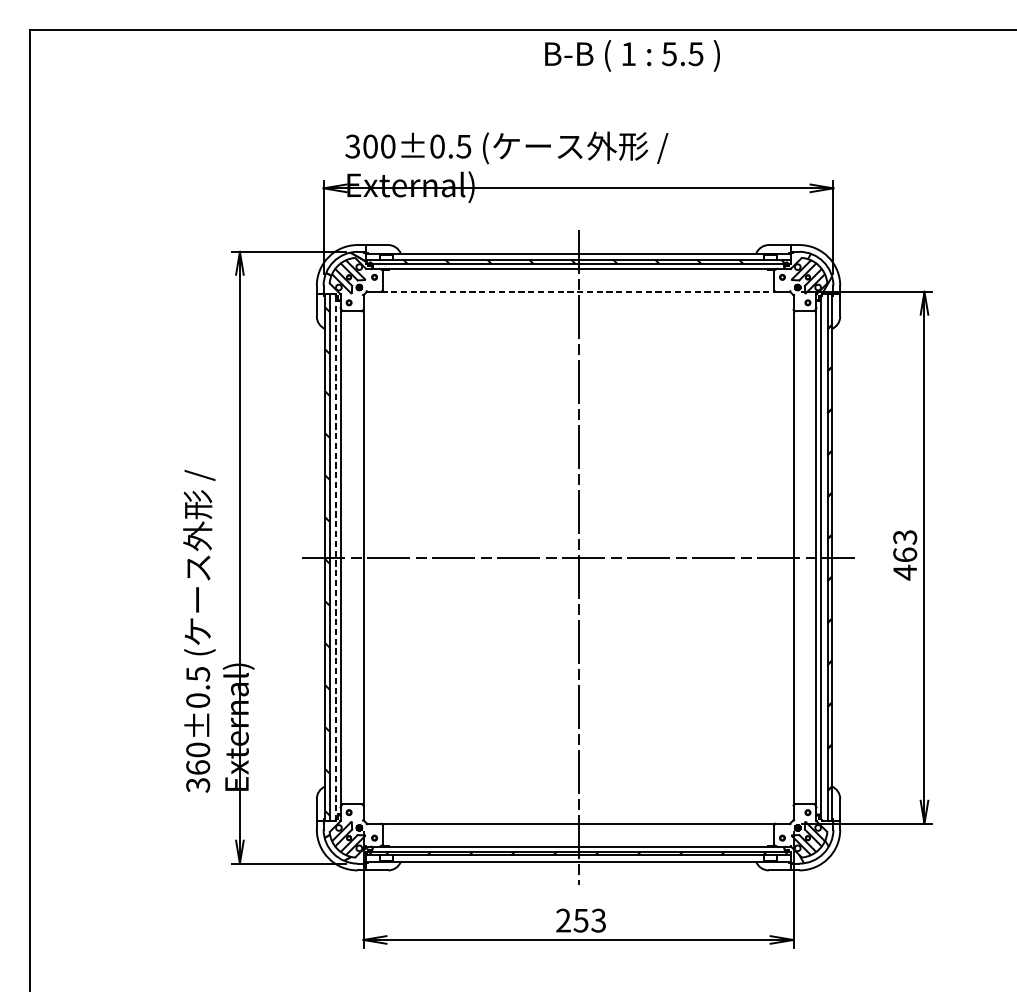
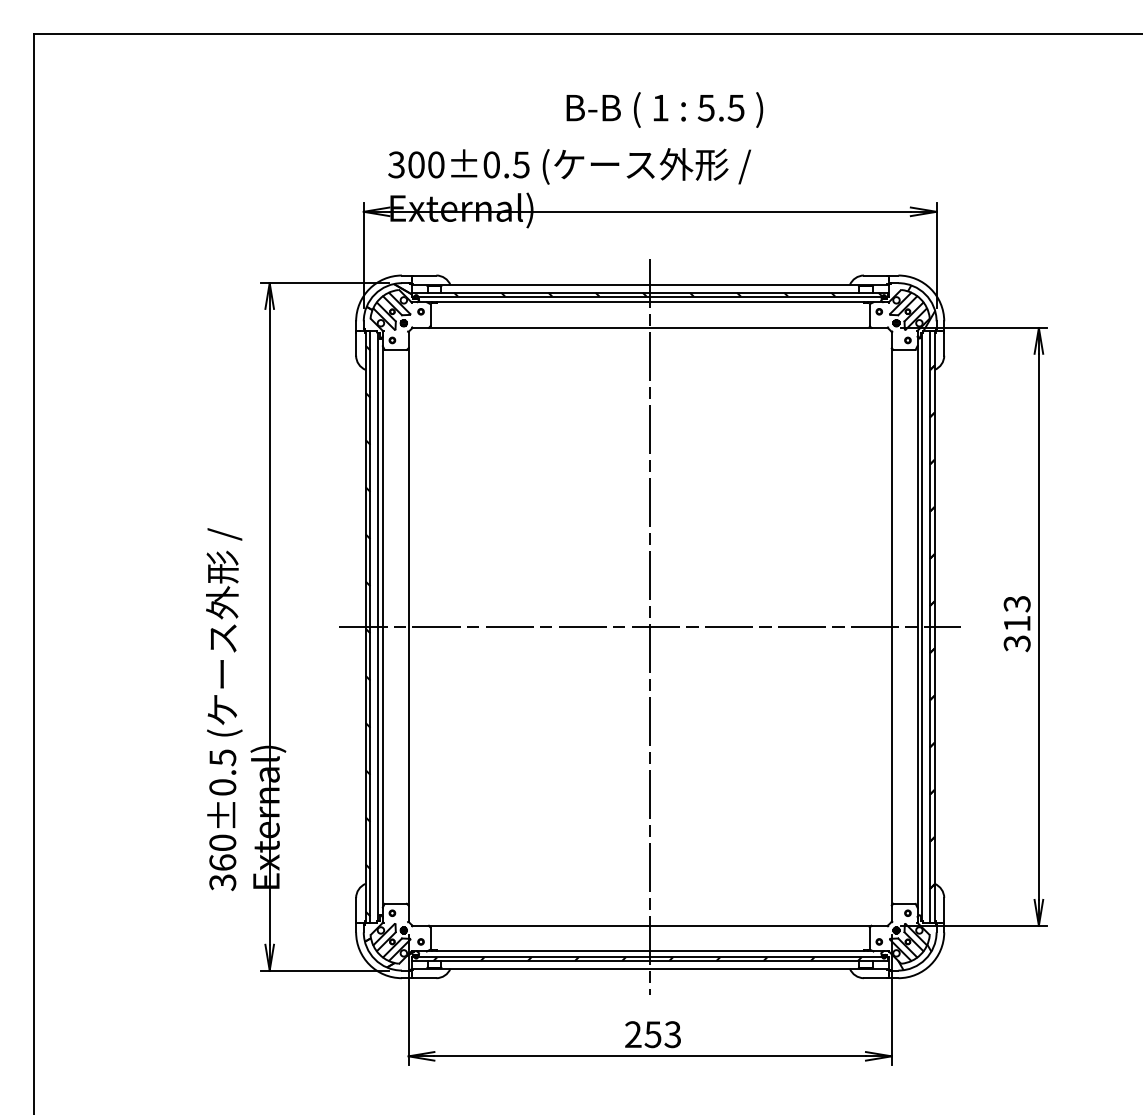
text: (632, 55) -> (664, 109), moved
line: (578, 292) -> (650, 328), dashed -> solid
line: (336, 558) -> (378, 627), dashed -> solid
text: (904, 563) -> (1016, 633), 463 -> 313

